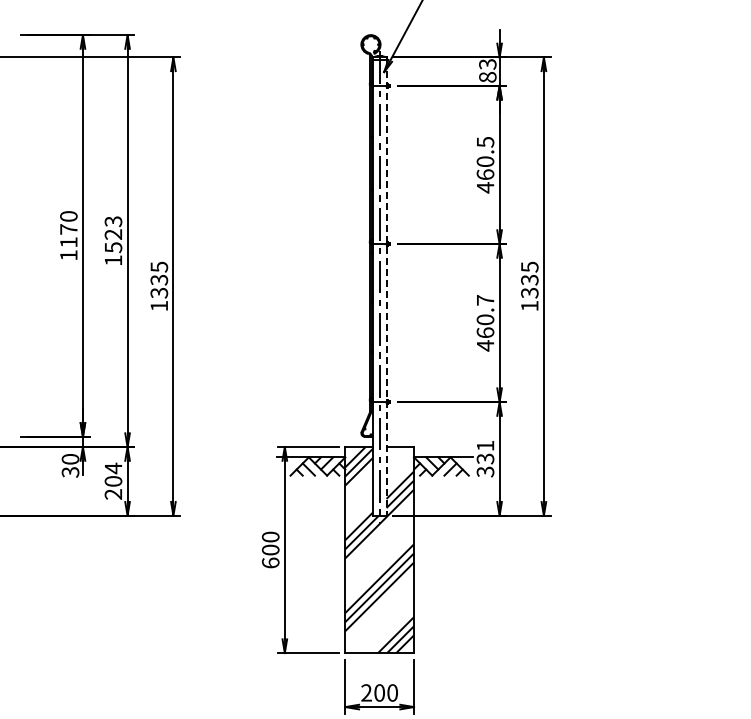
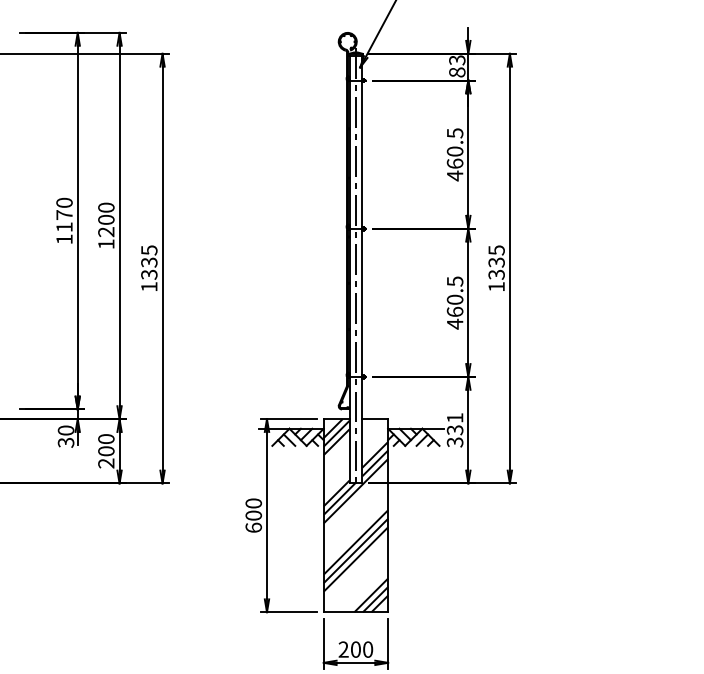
text: (113, 234) -> (106, 219), 1523 -> 1200
line: (386, 287) -> (362, 269), dashed -> solid
text: (485, 300) -> (455, 281), 460.7 -> 460.5
text: (113, 468) -> (106, 439), 204 -> 200

